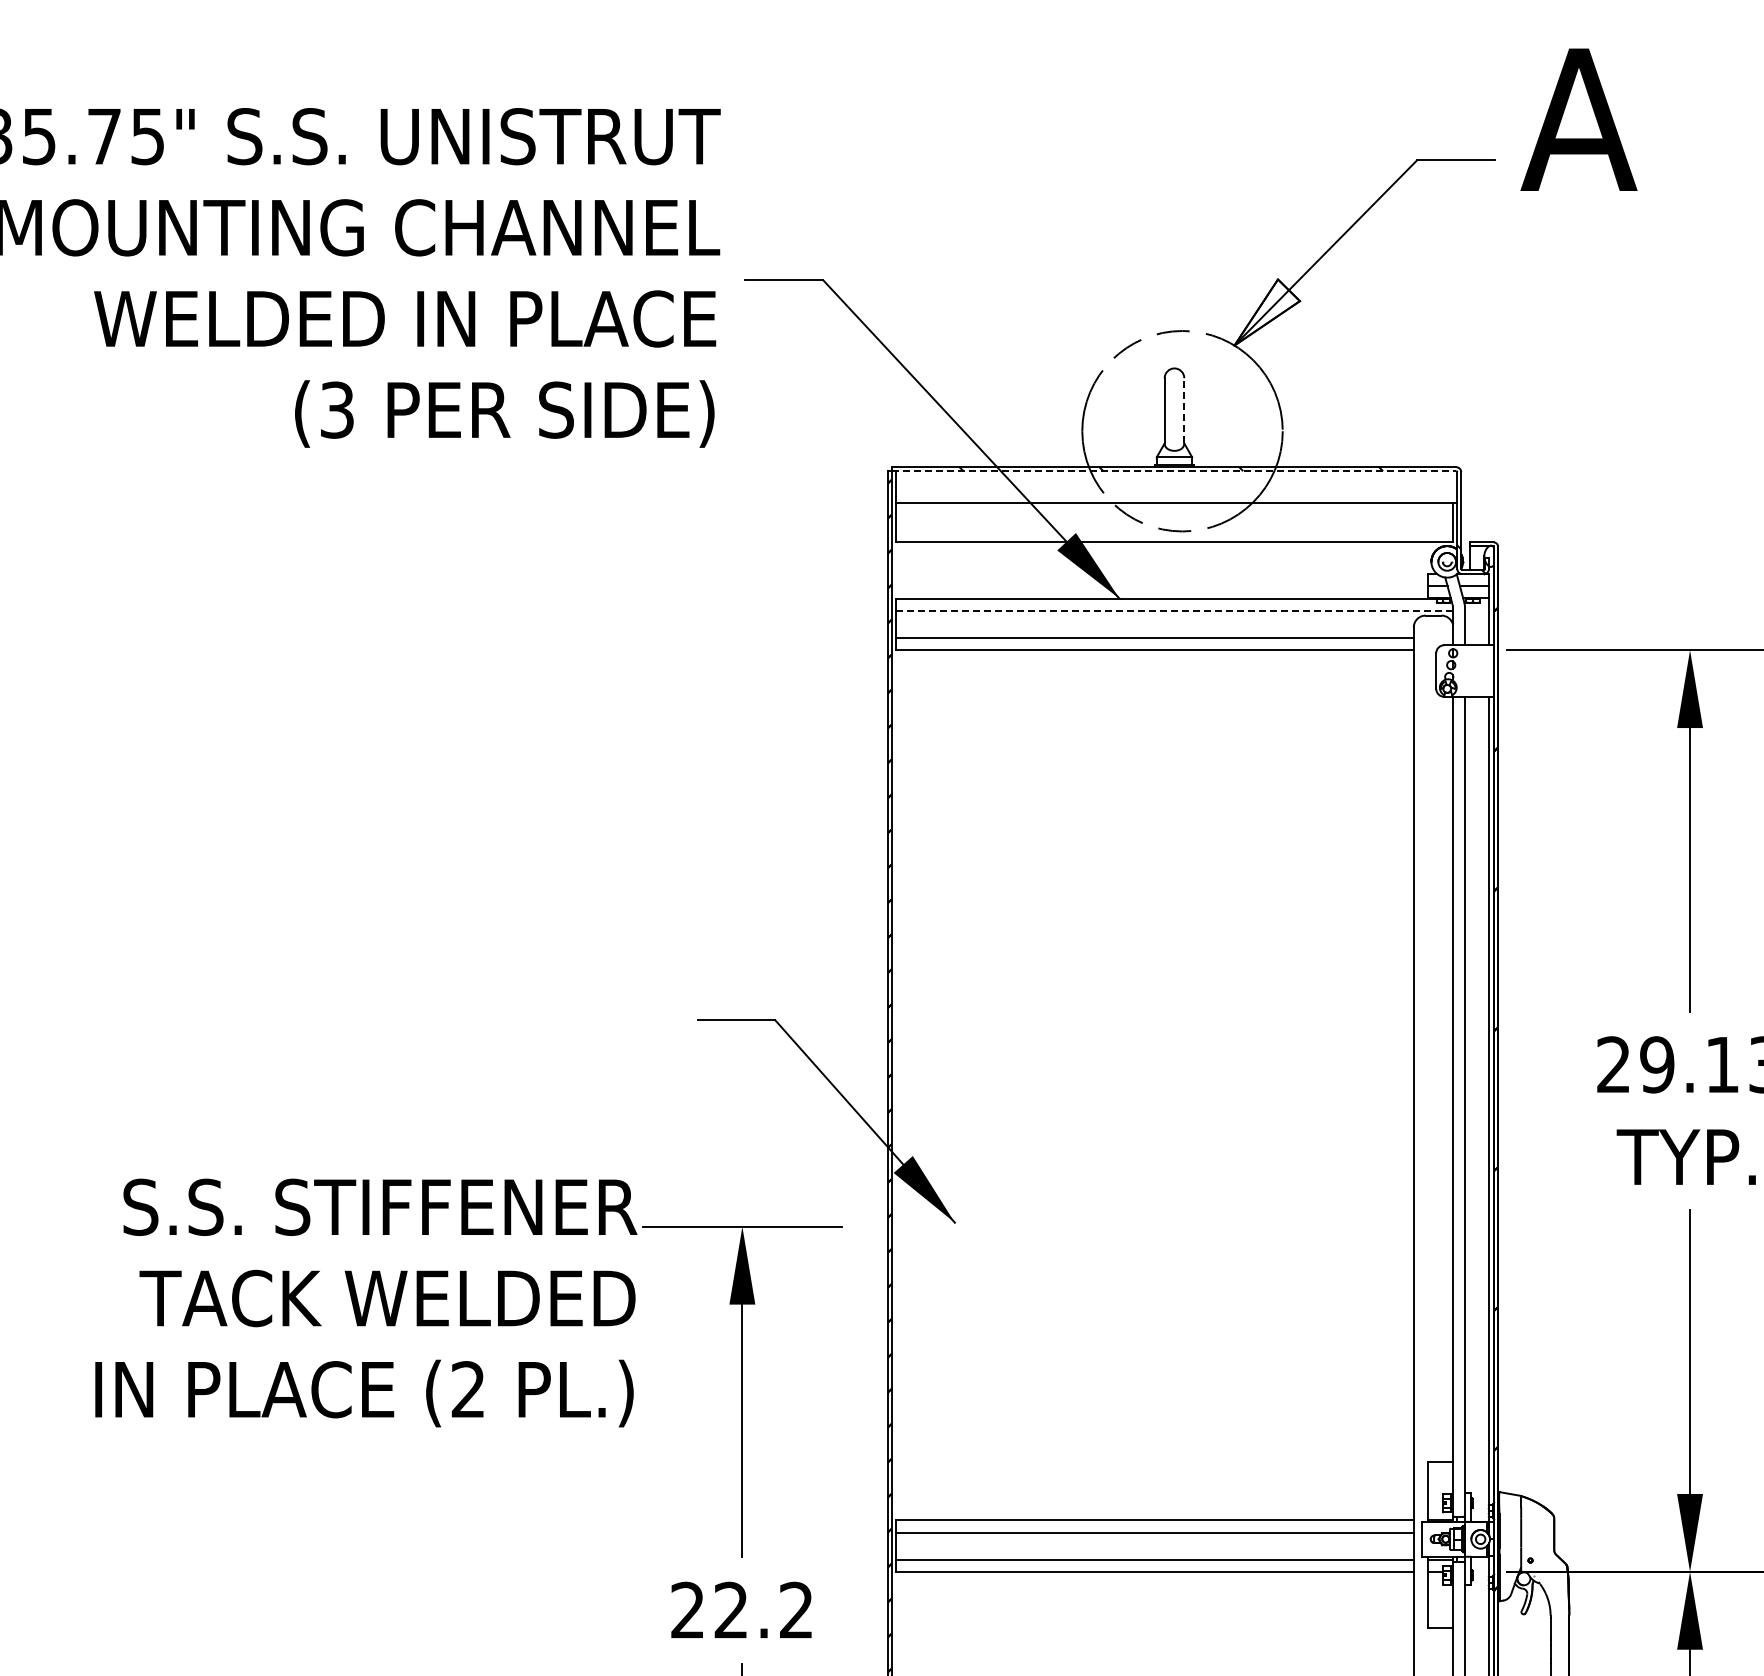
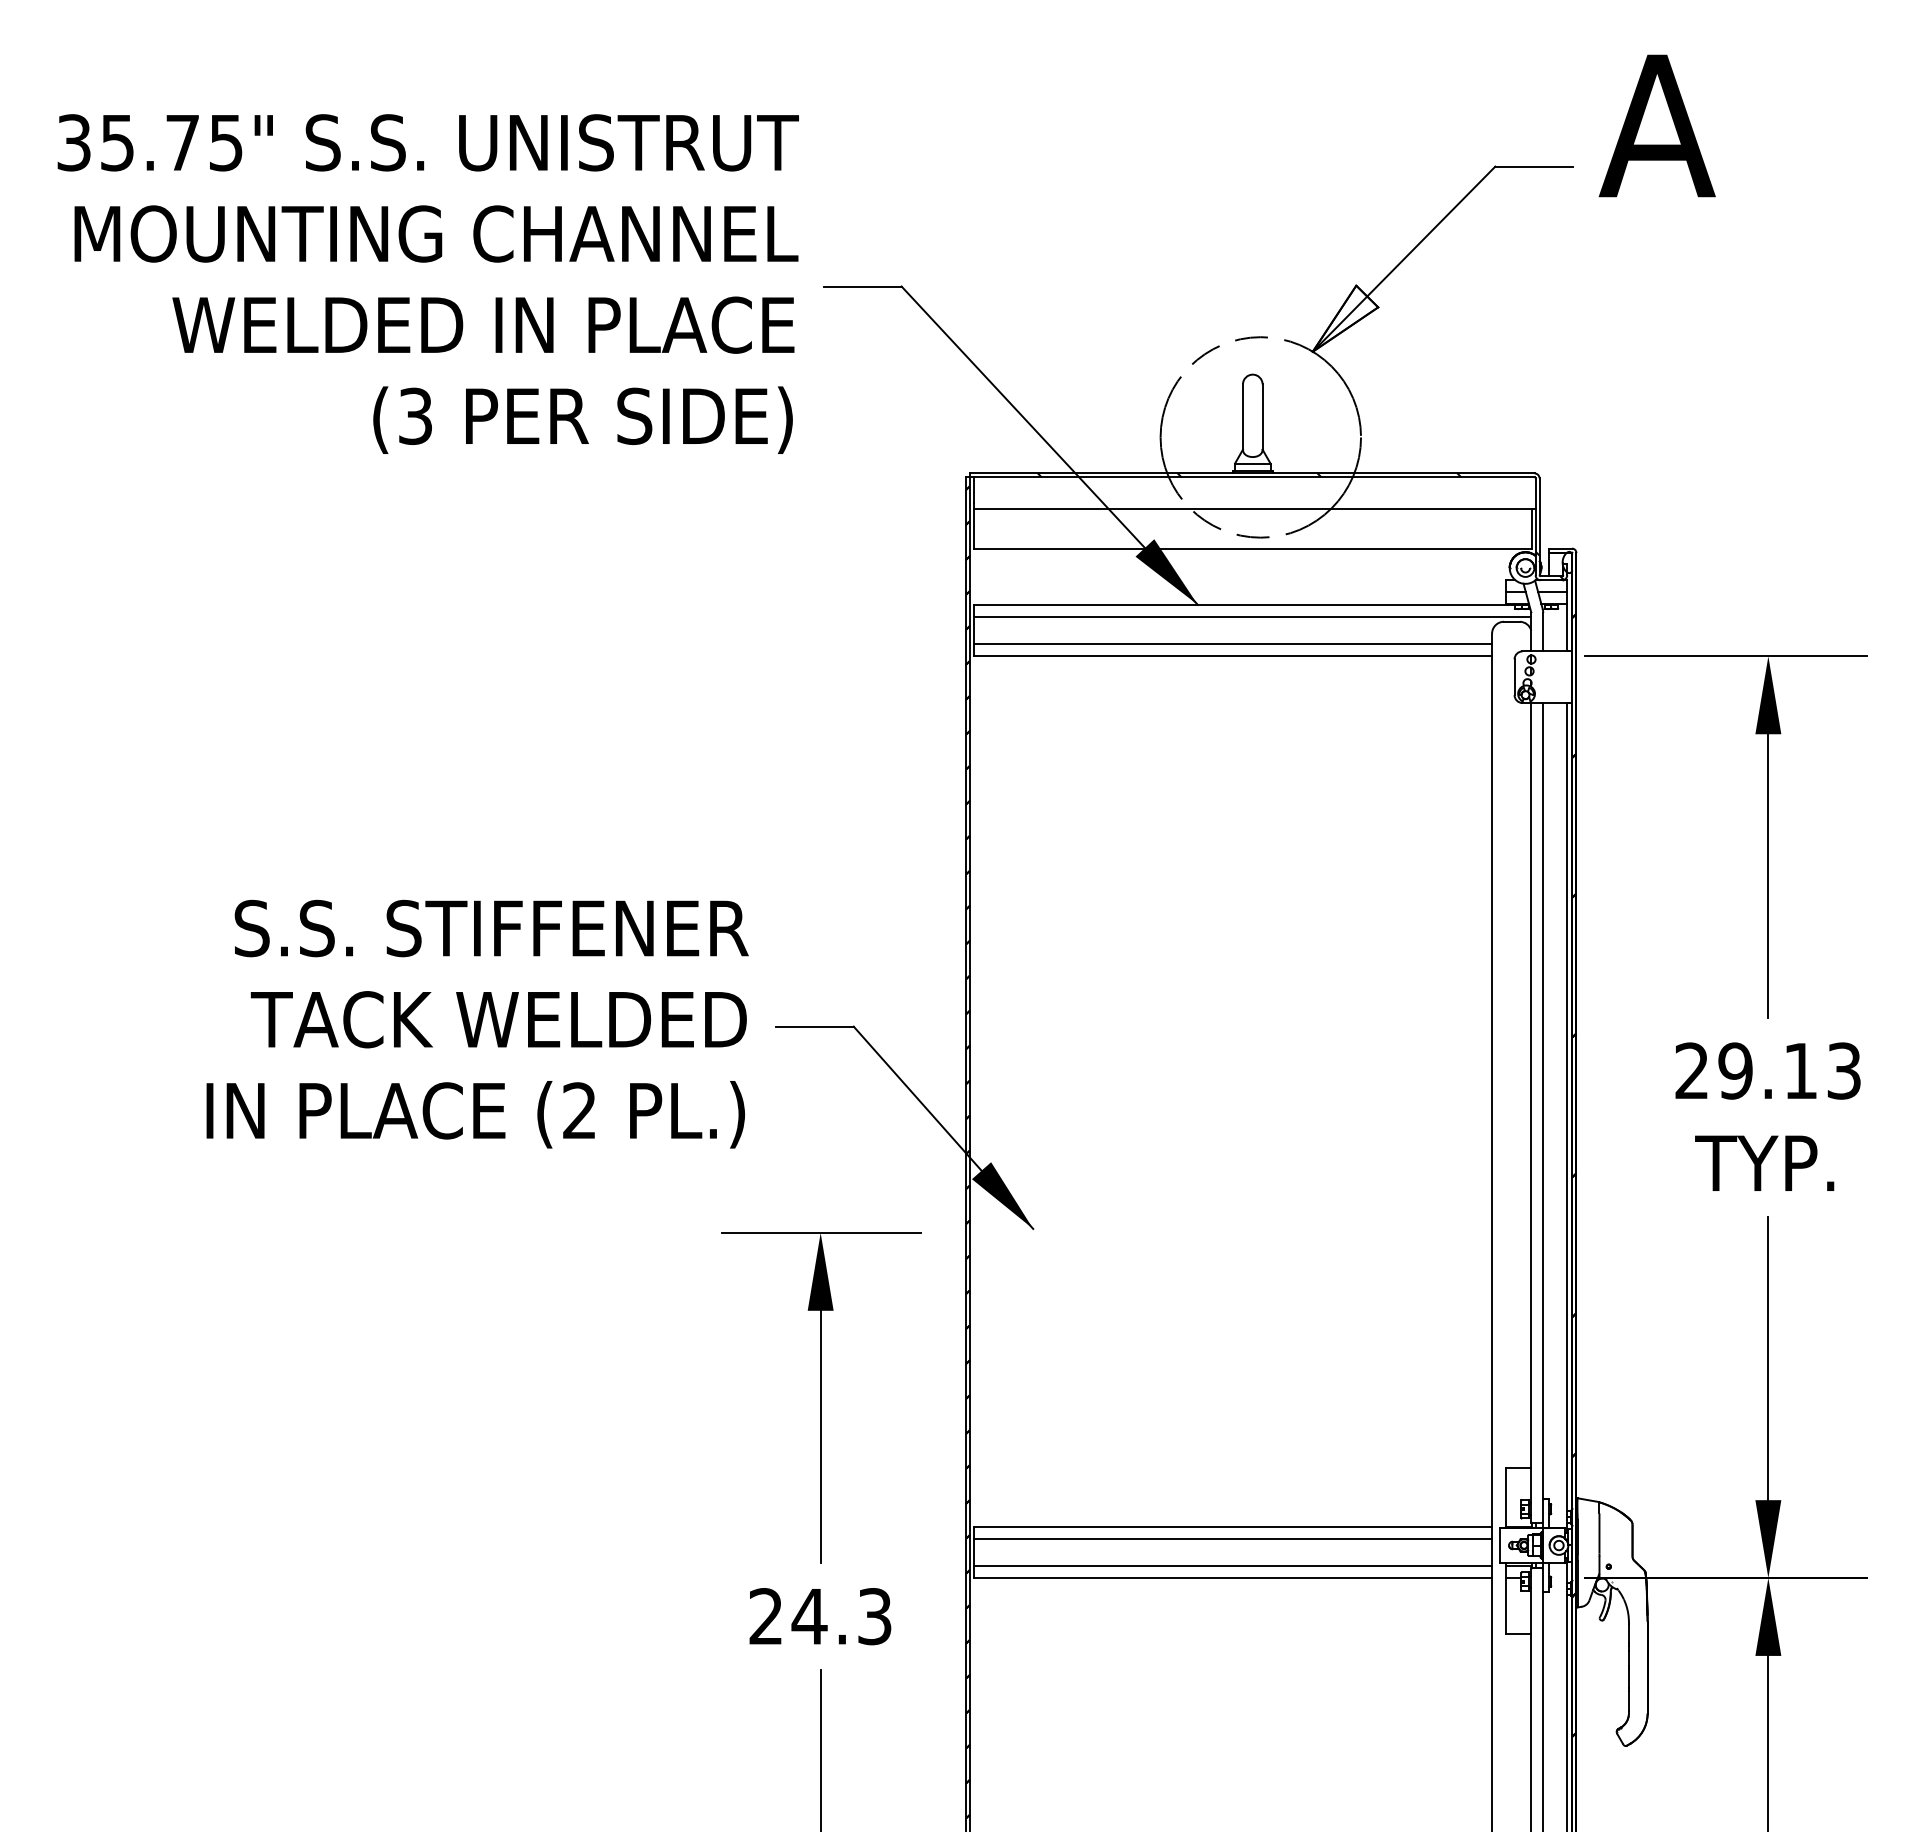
line: (1184, 411) -> (1262, 417), dashed -> solid
line: (1174, 471) -> (1252, 477), dashed -> solid
line: (1174, 611) -> (1252, 617), dashed -> solid
text: (366, 1302) -> (477, 1023), moved
text: (763, 1610) -> (841, 1616), 22.2 -> 24.3

